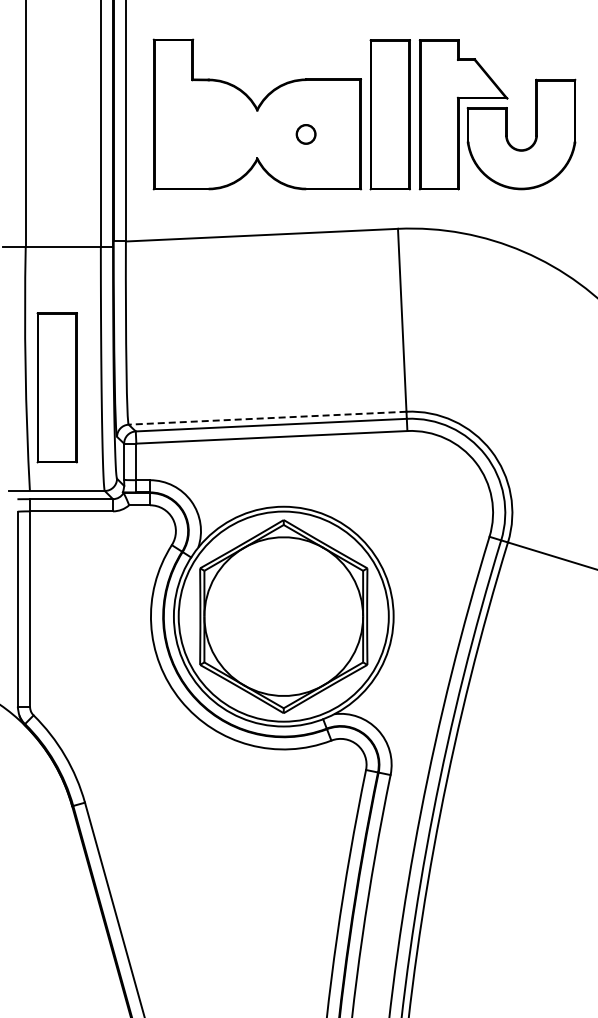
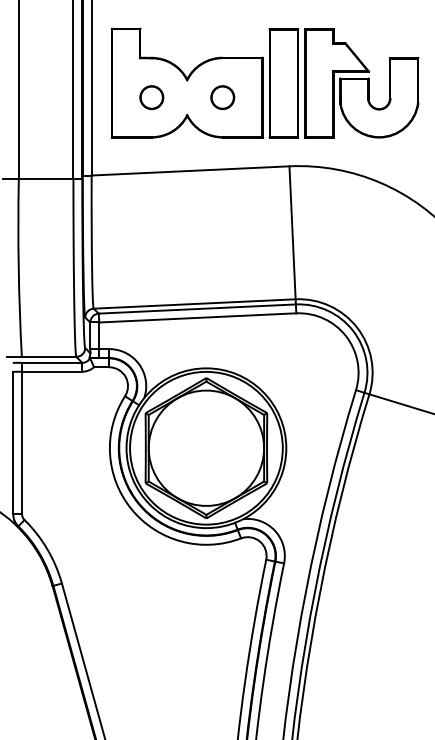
part: (208, 134) -> (151, 97), added
part: (305, 134) -> (222, 97), size x1.67
part: (56, 387) -> (41, 281), removed
line: (267, 418) -> (194, 304), dashed -> solid

